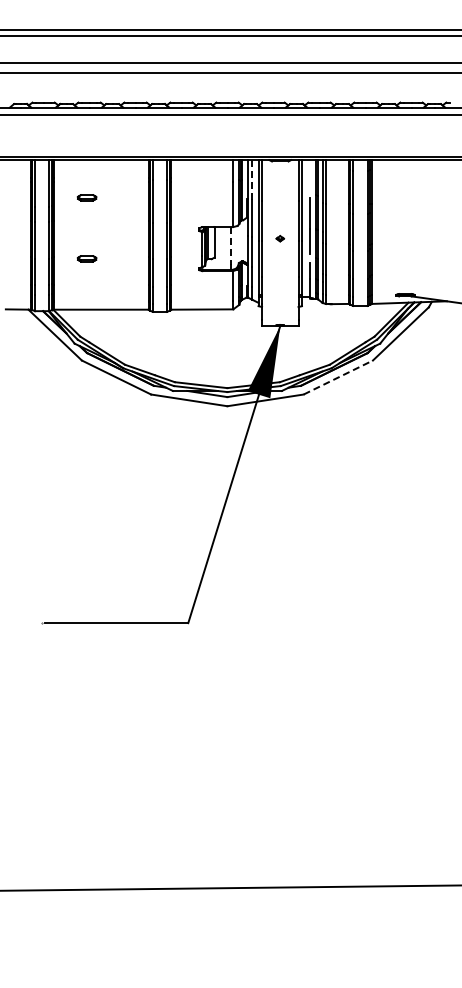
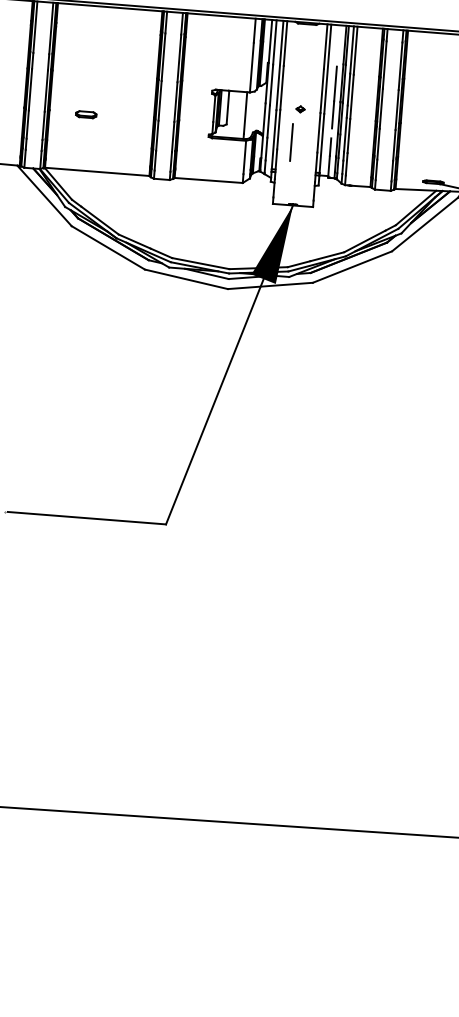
line: (252, 180) -> (275, 42), dashed -> solid
part: (86, 197) -> (90, 47), removed
line: (230, 246) -> (245, 113), dashed -> solid
line: (274, 269) -> (291, 142), added
line: (338, 377) -> (352, 267), dashed -> solid

